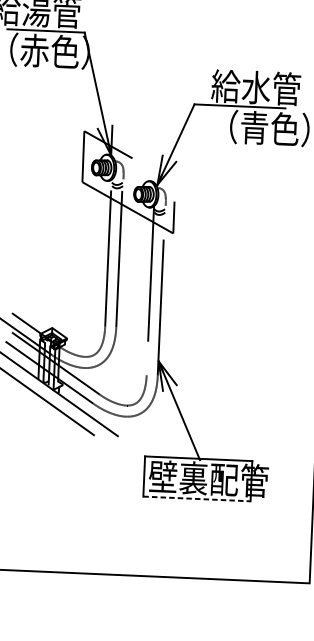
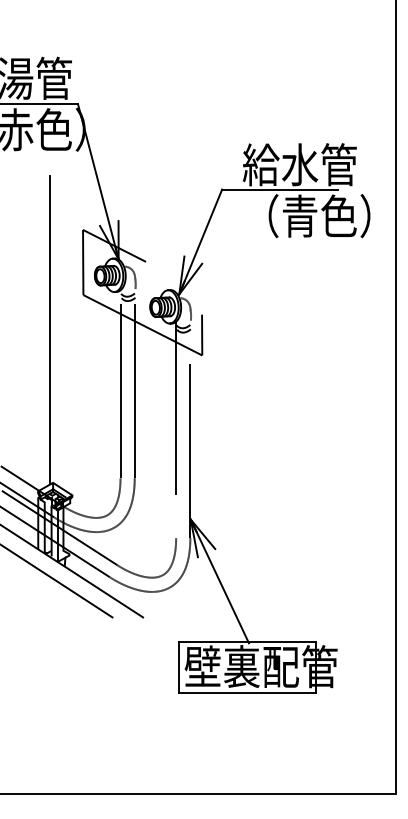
line: (54, 207) -> (49, 329), added
line: (197, 498) -> (247, 692), dashed -> solid

